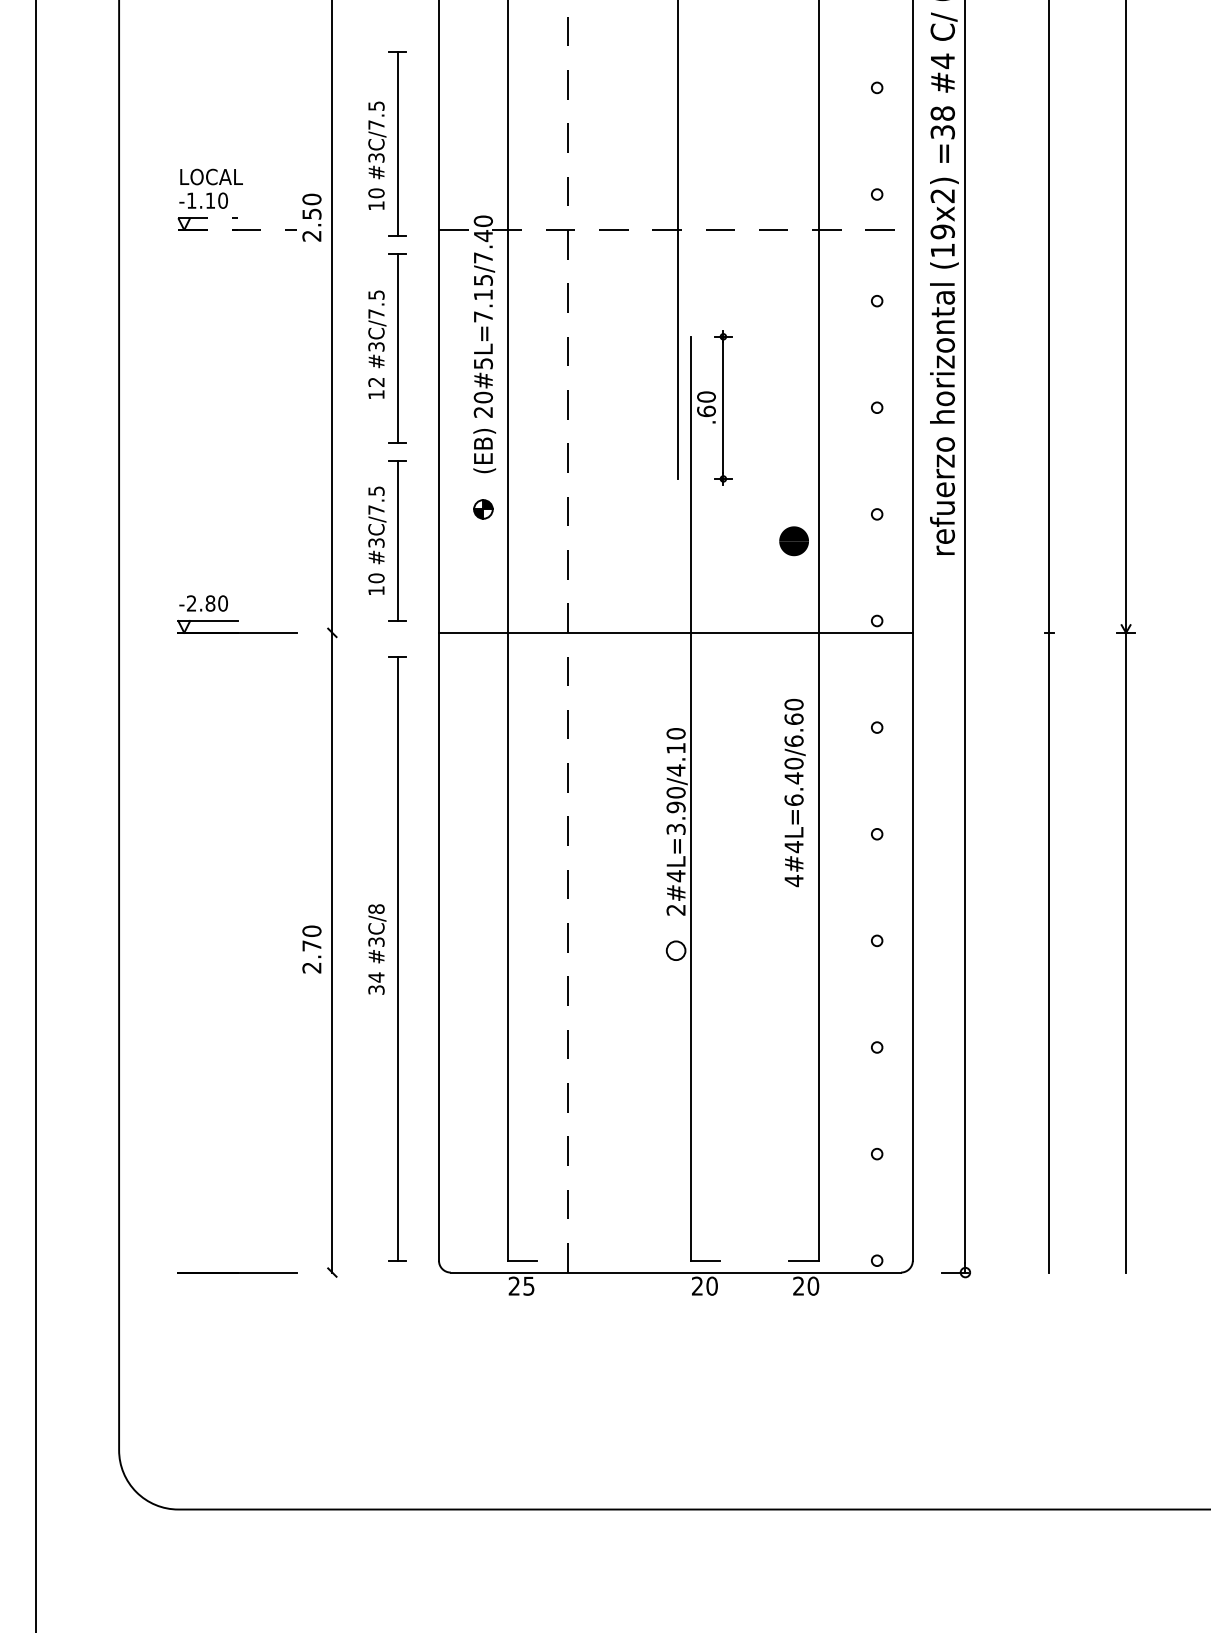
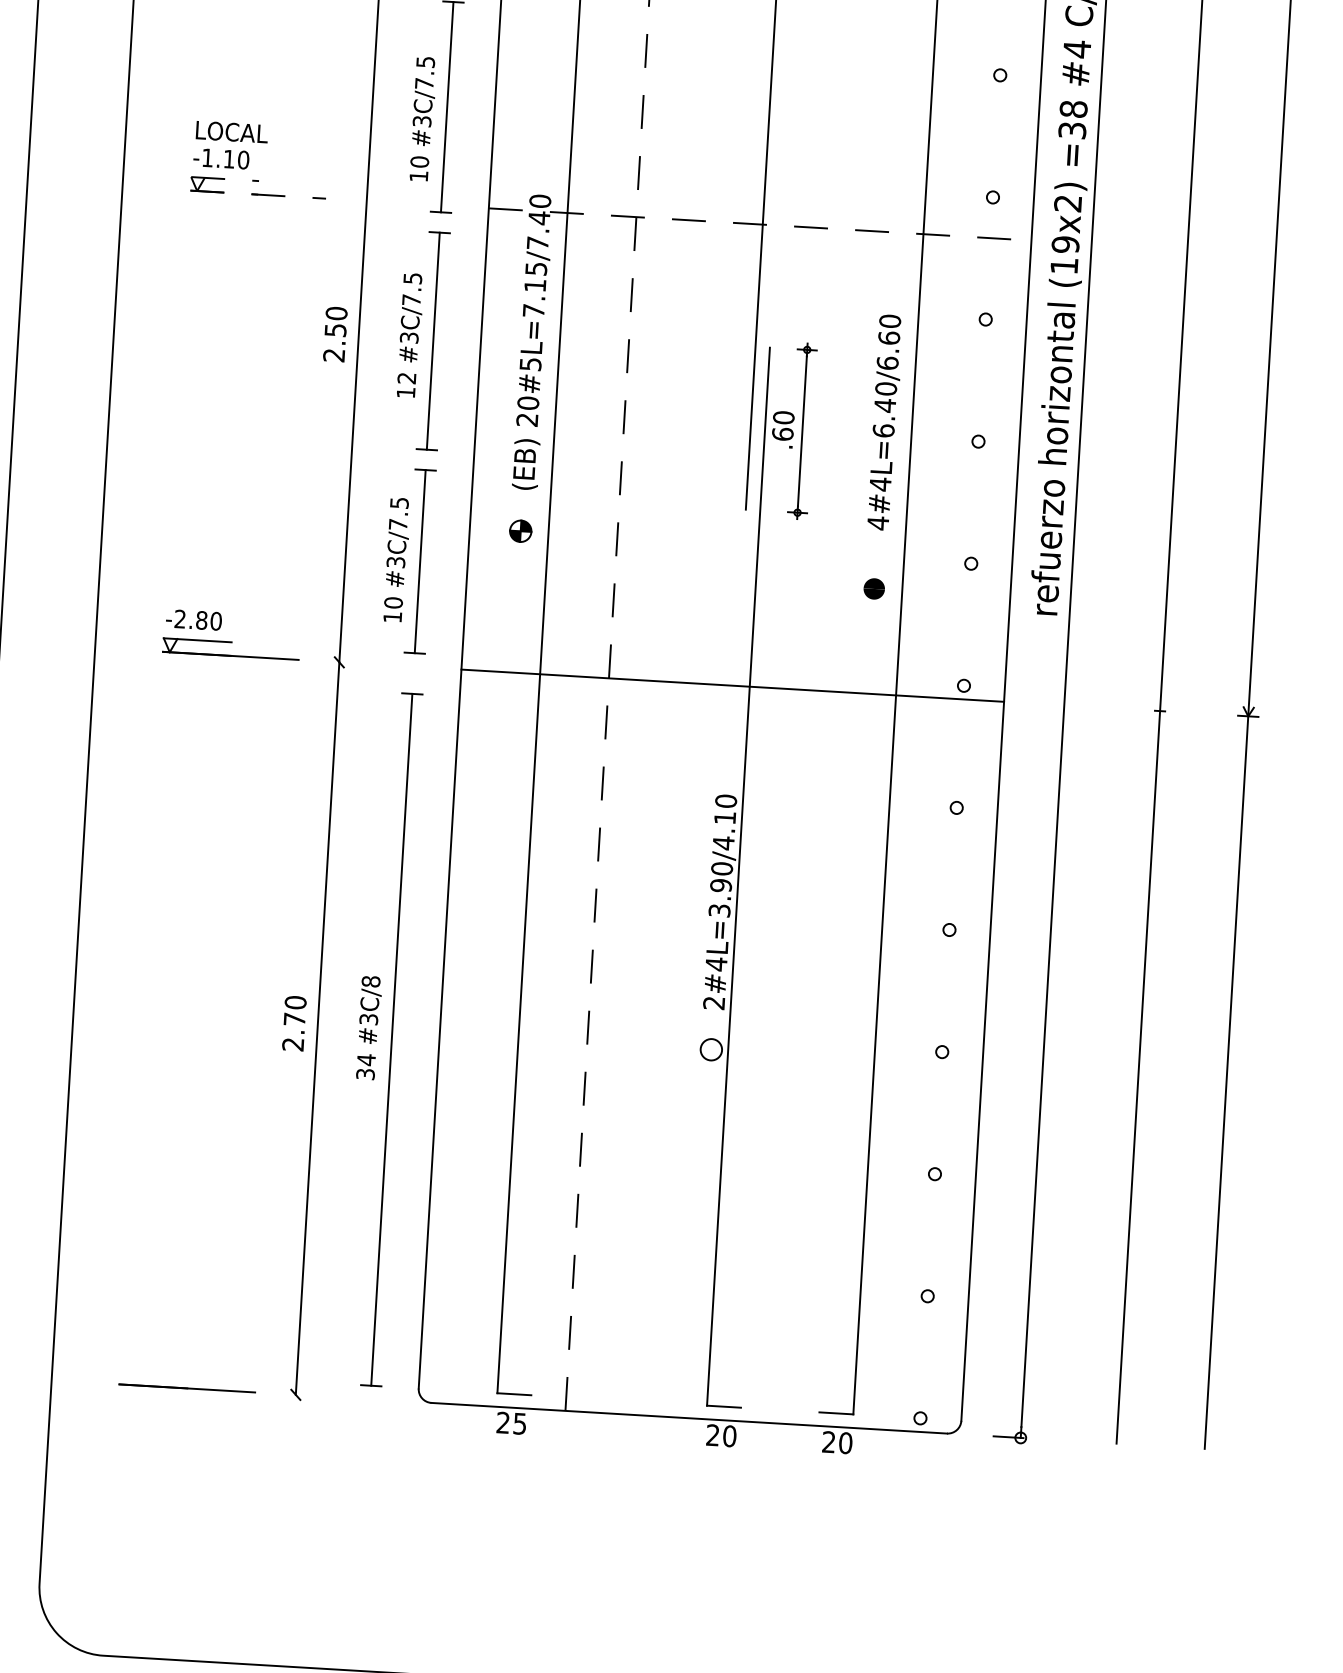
text: (311, 217) -> (334, 334), moved
part: (793, 541) -> (873, 589), size x0.62
text: (794, 793) -> (884, 423), moved

